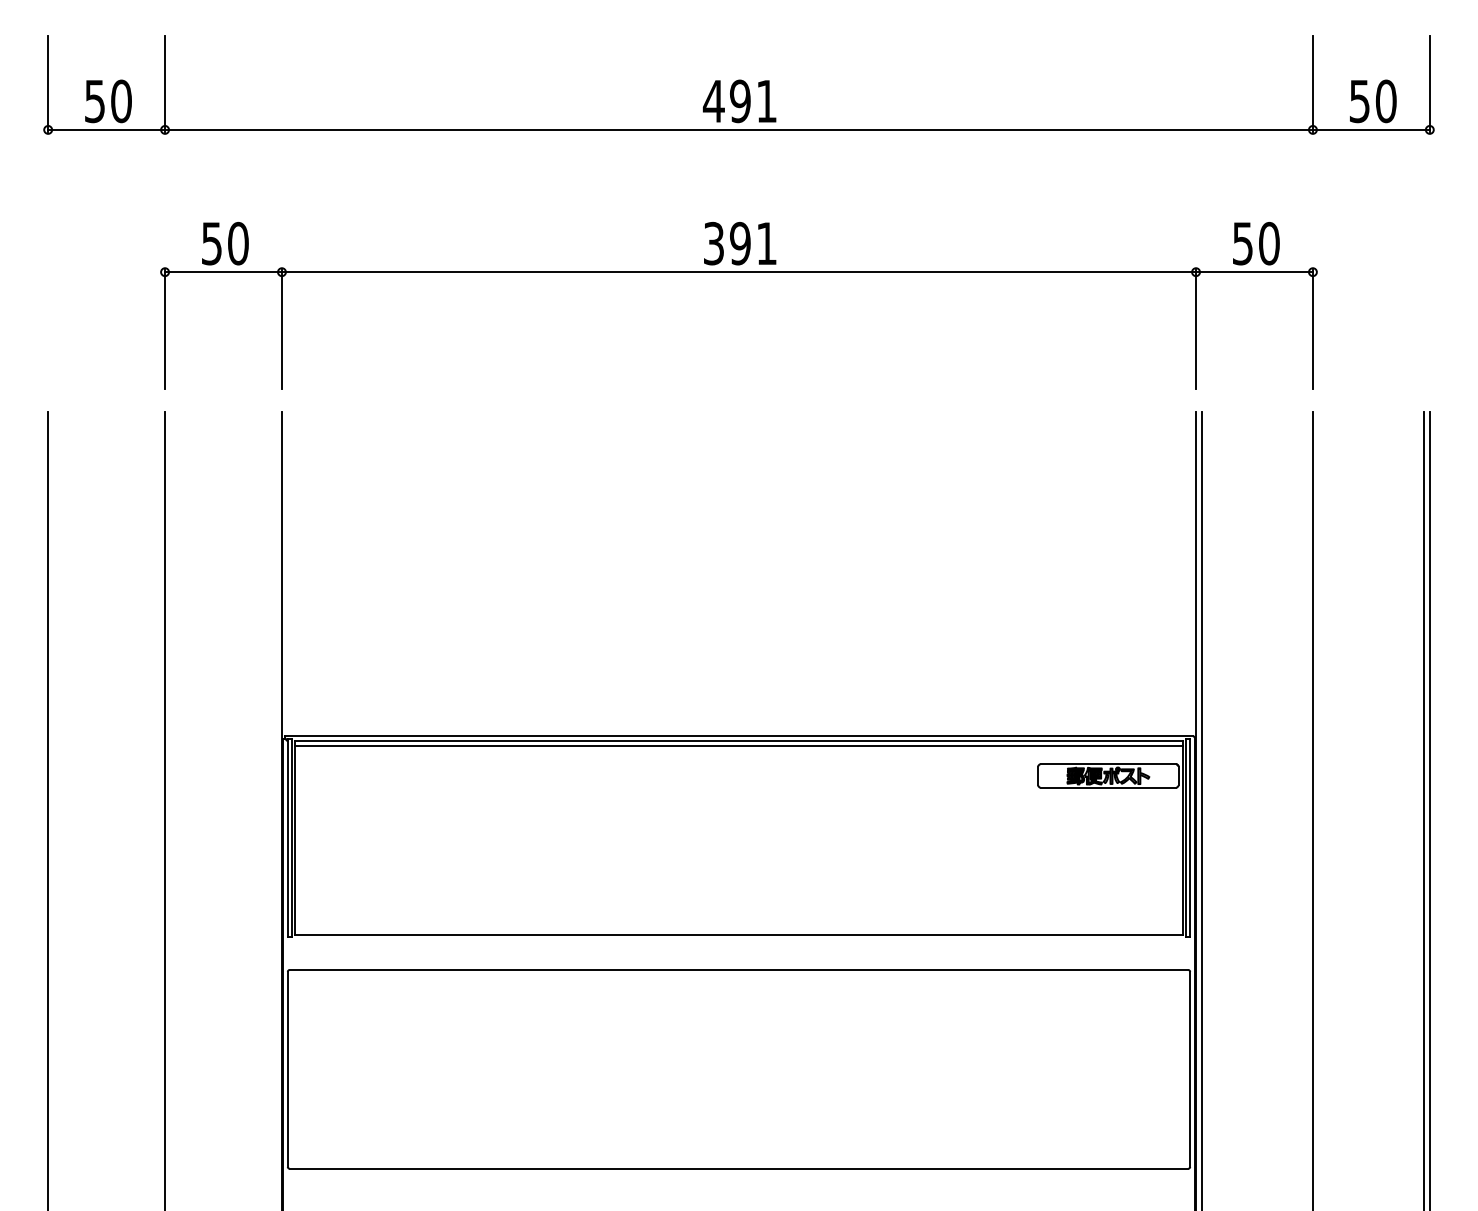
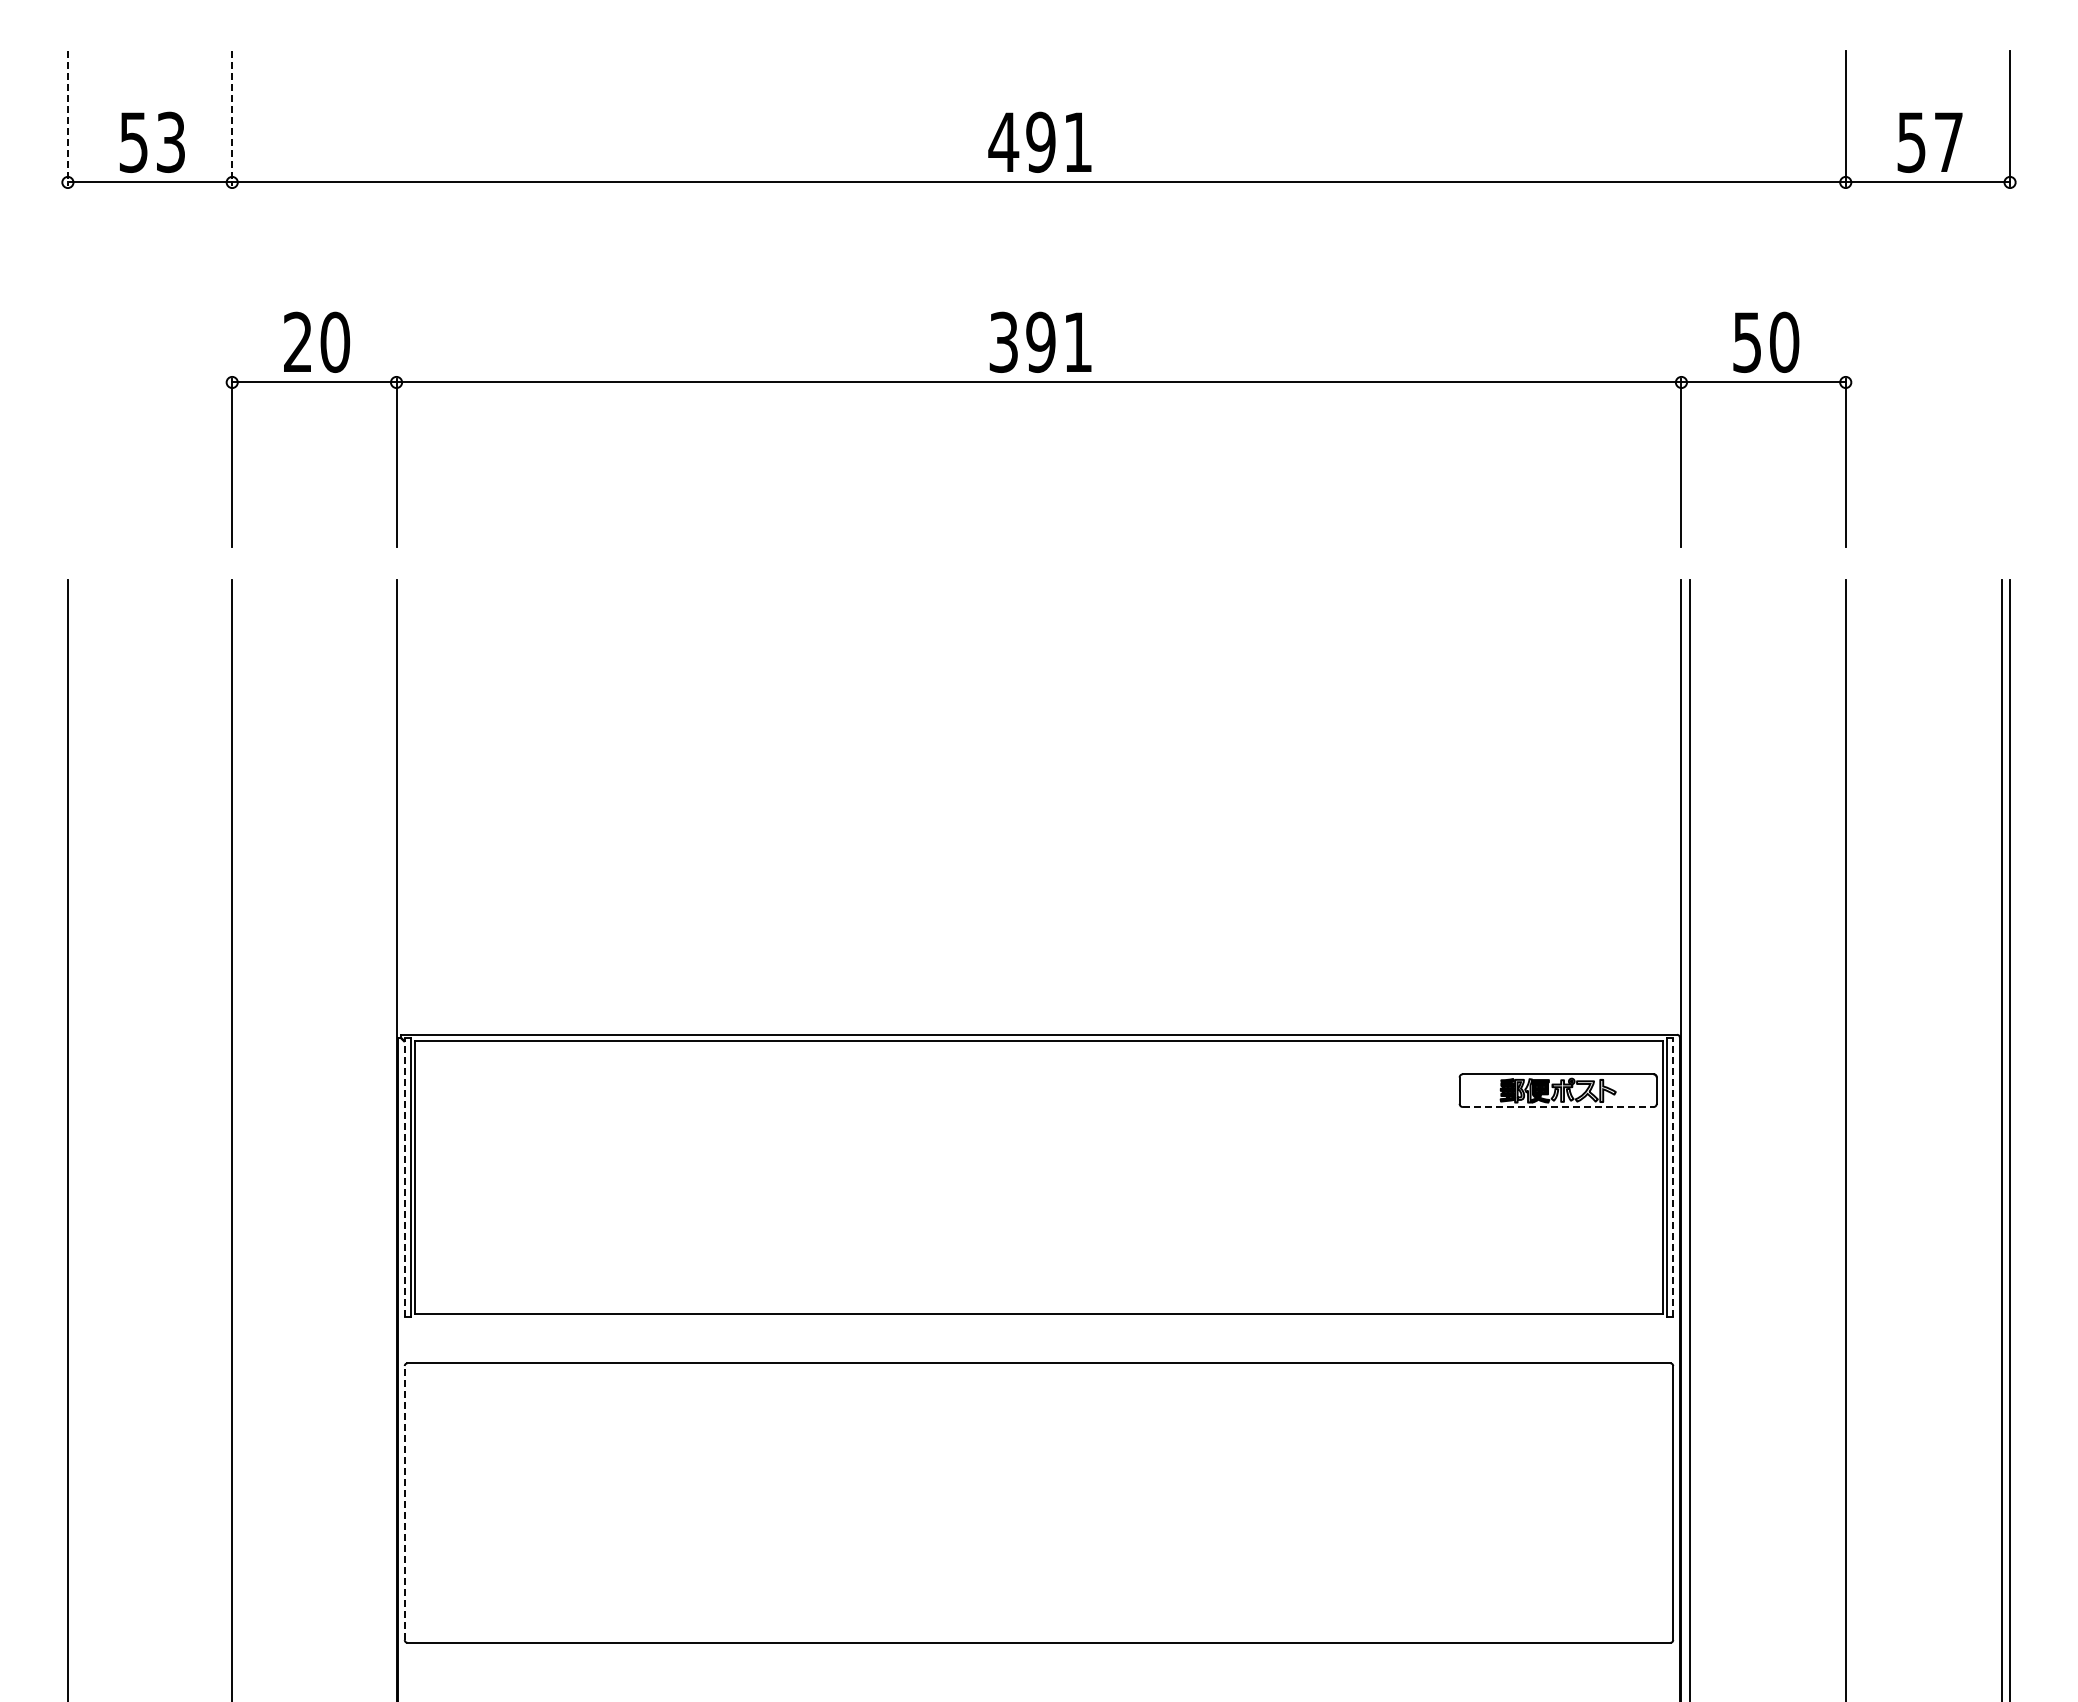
line: (47, 84) -> (67, 118), solid -> dashed
line: (165, 84) -> (232, 118), solid -> dashed
text: (121, 100) -> (170, 141), 50 -> 53
text: (1386, 100) -> (1948, 141), 50 -> 57
text: (211, 243) -> (297, 341), 50 -> 20
line: (738, 745) -> (1038, 1047), removed
line: (1108, 787) -> (1558, 1107), solid -> dashed
line: (287, 837) -> (404, 1177), solid -> dashed
line: (1190, 837) -> (1673, 1177), solid -> dashed
line: (287, 1068) -> (404, 1502), solid -> dashed

